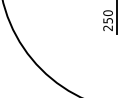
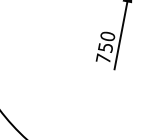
text: (107, 28) -> (102, 58), 250 -> 750

